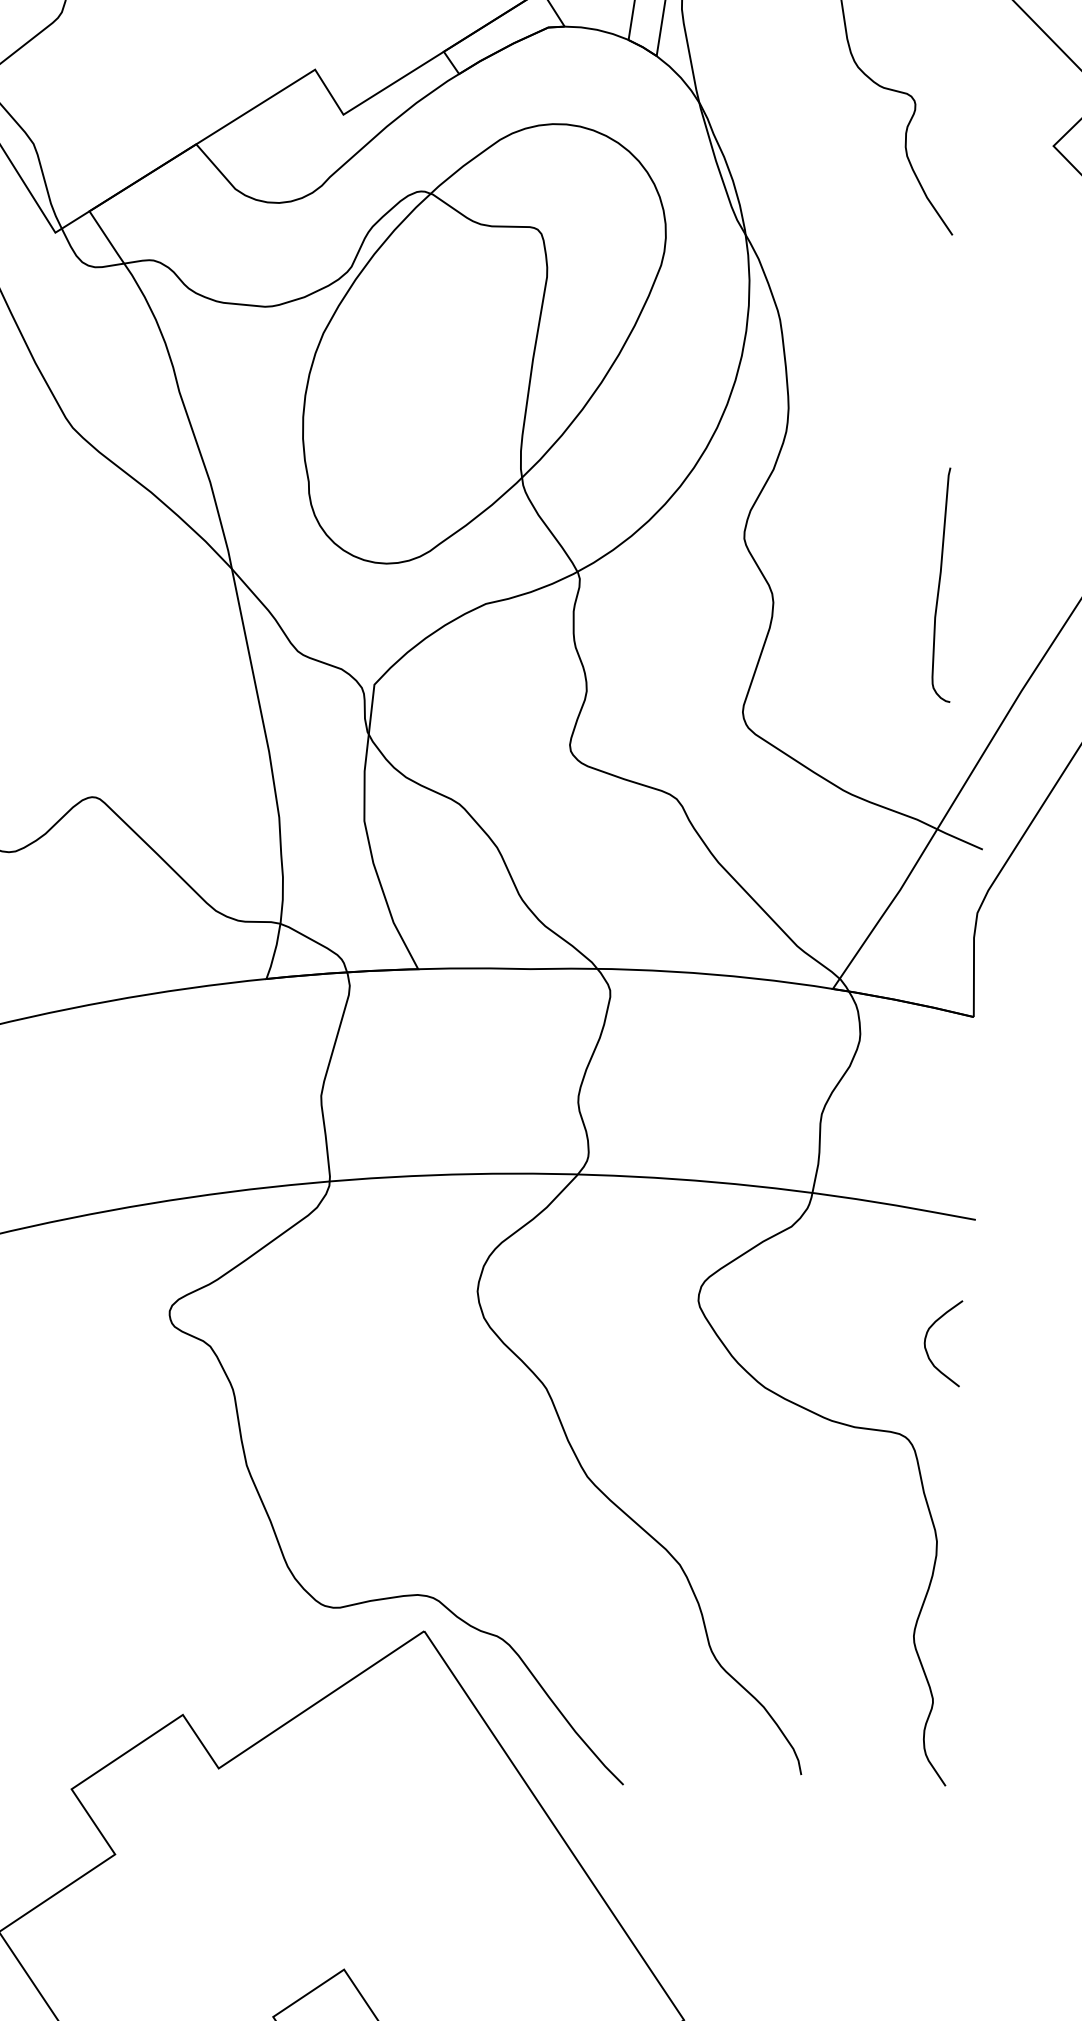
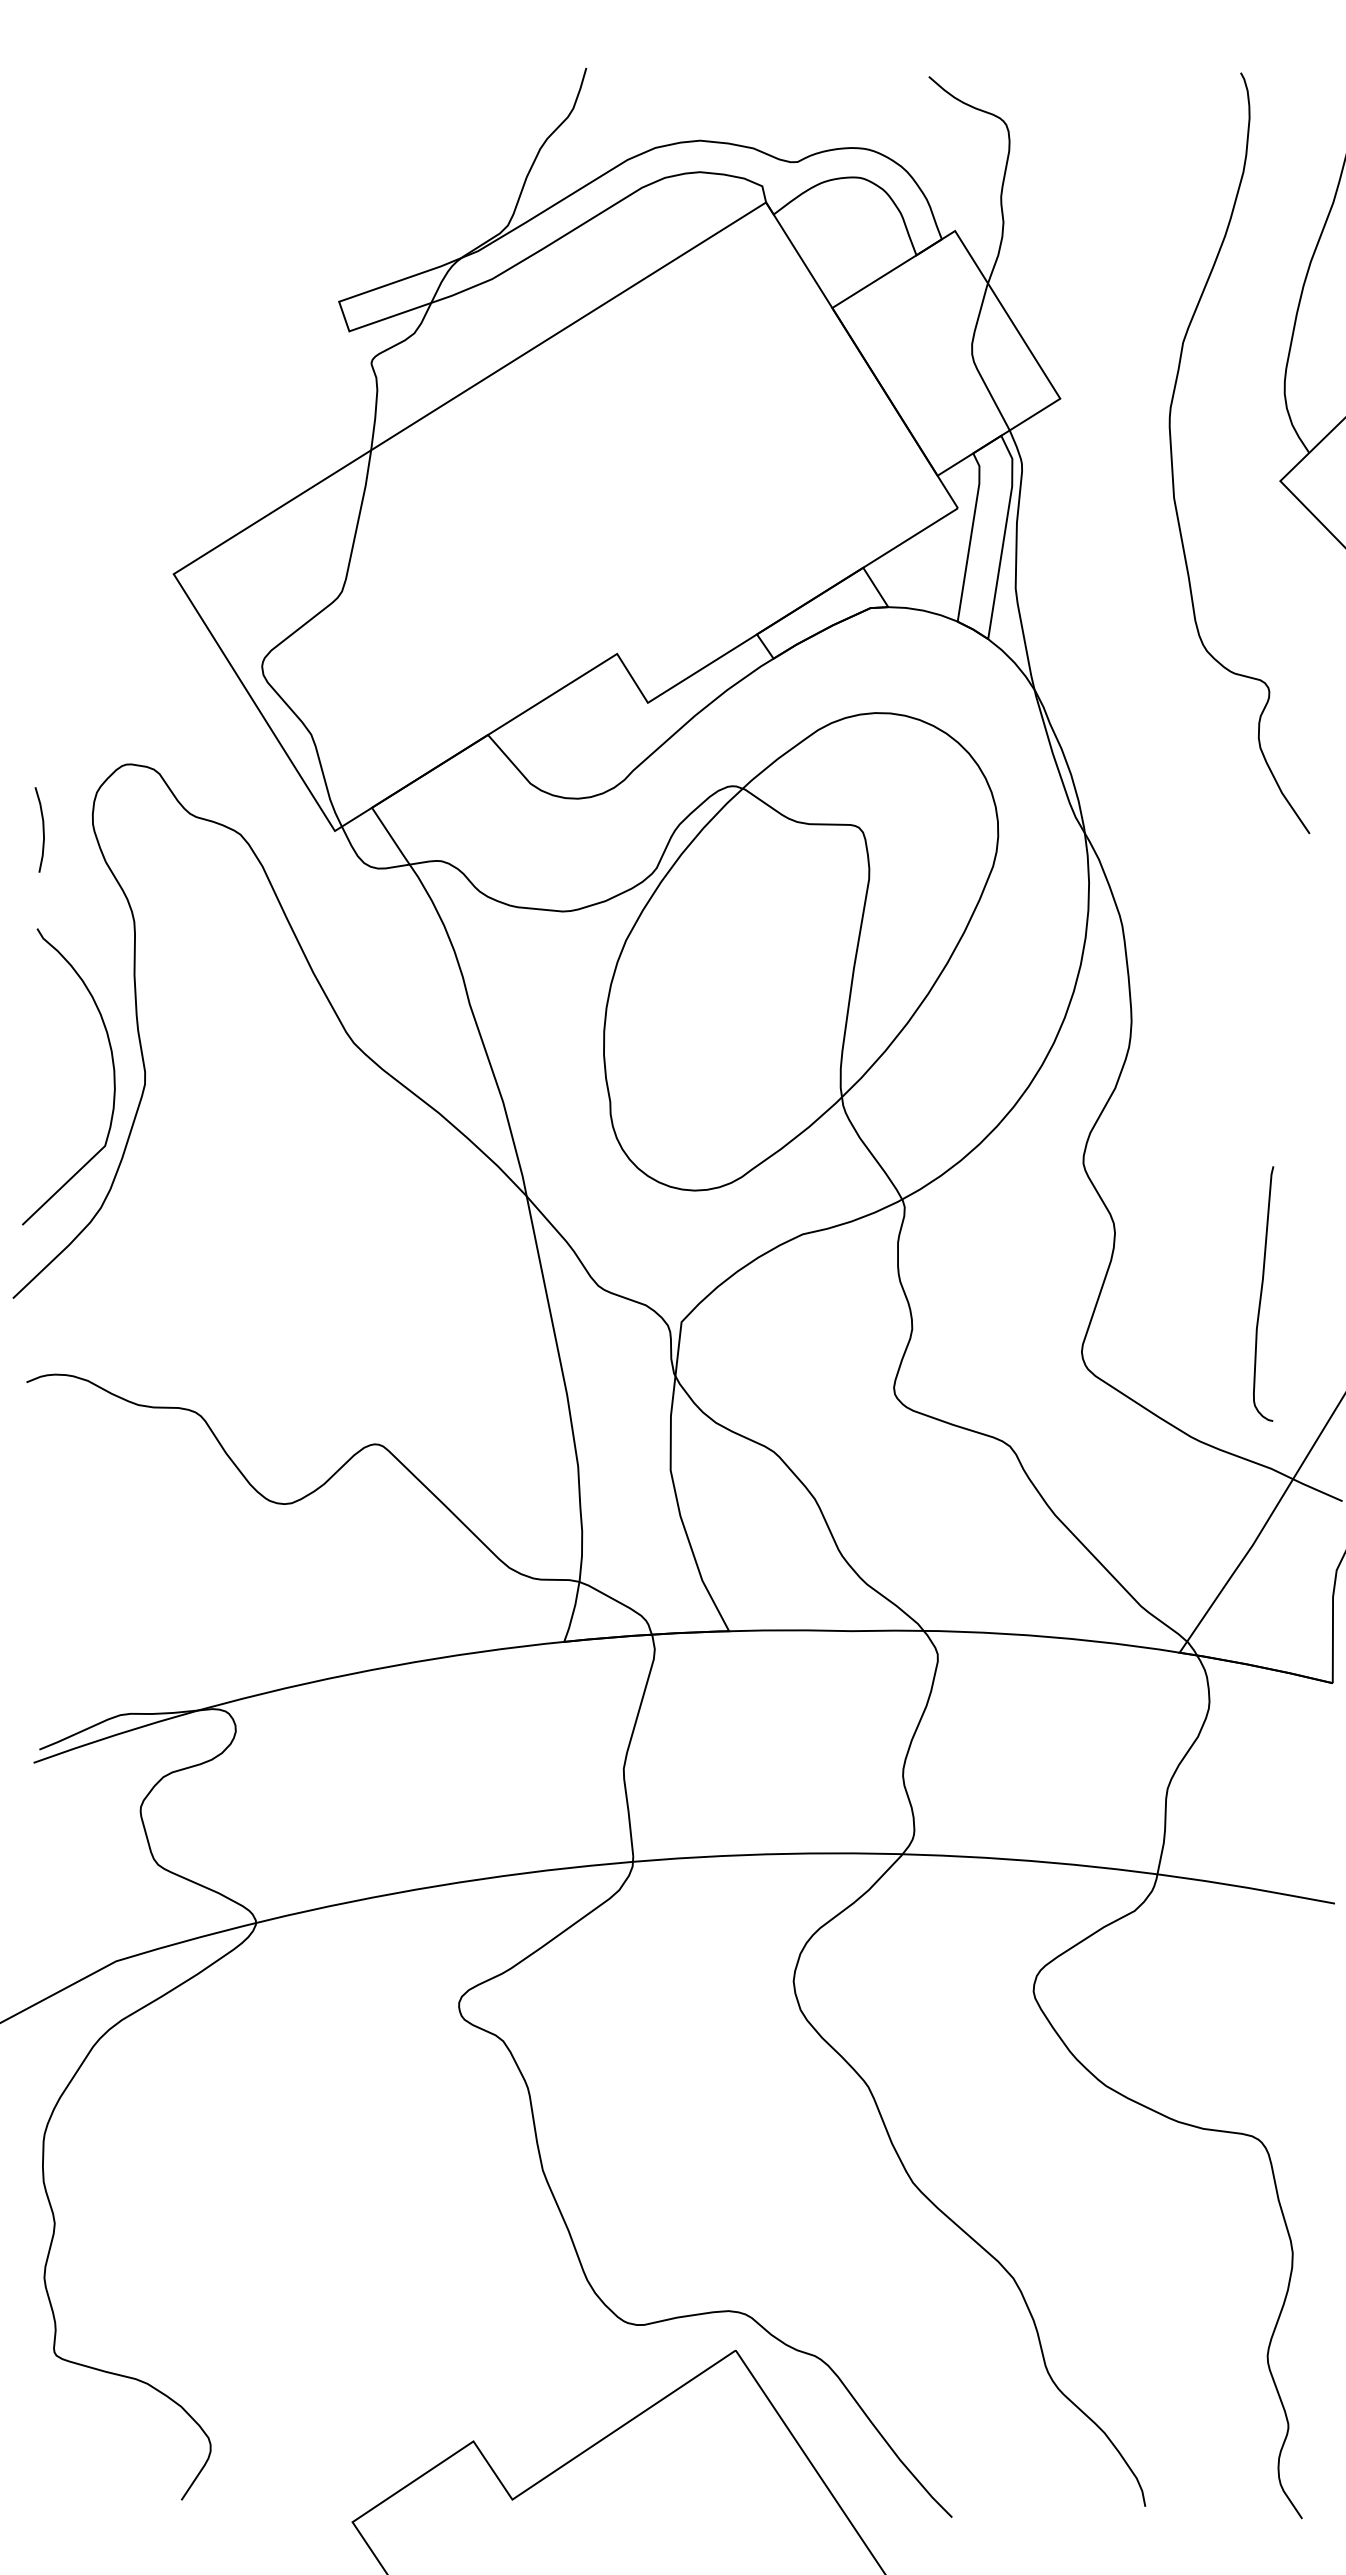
curve: (940, 584) -> (1262, 1293), moved
curve: (926, 1348) -> (1281, 2043), removed

